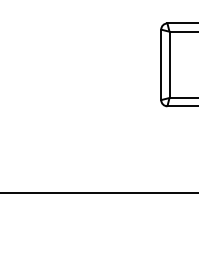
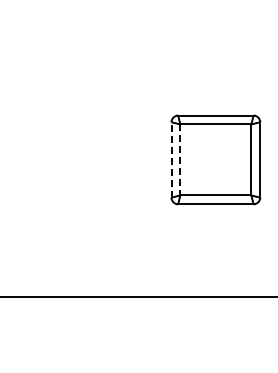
line: (161, 64) -> (171, 159), solid -> dashed
line: (169, 65) -> (180, 160), solid -> dashed

